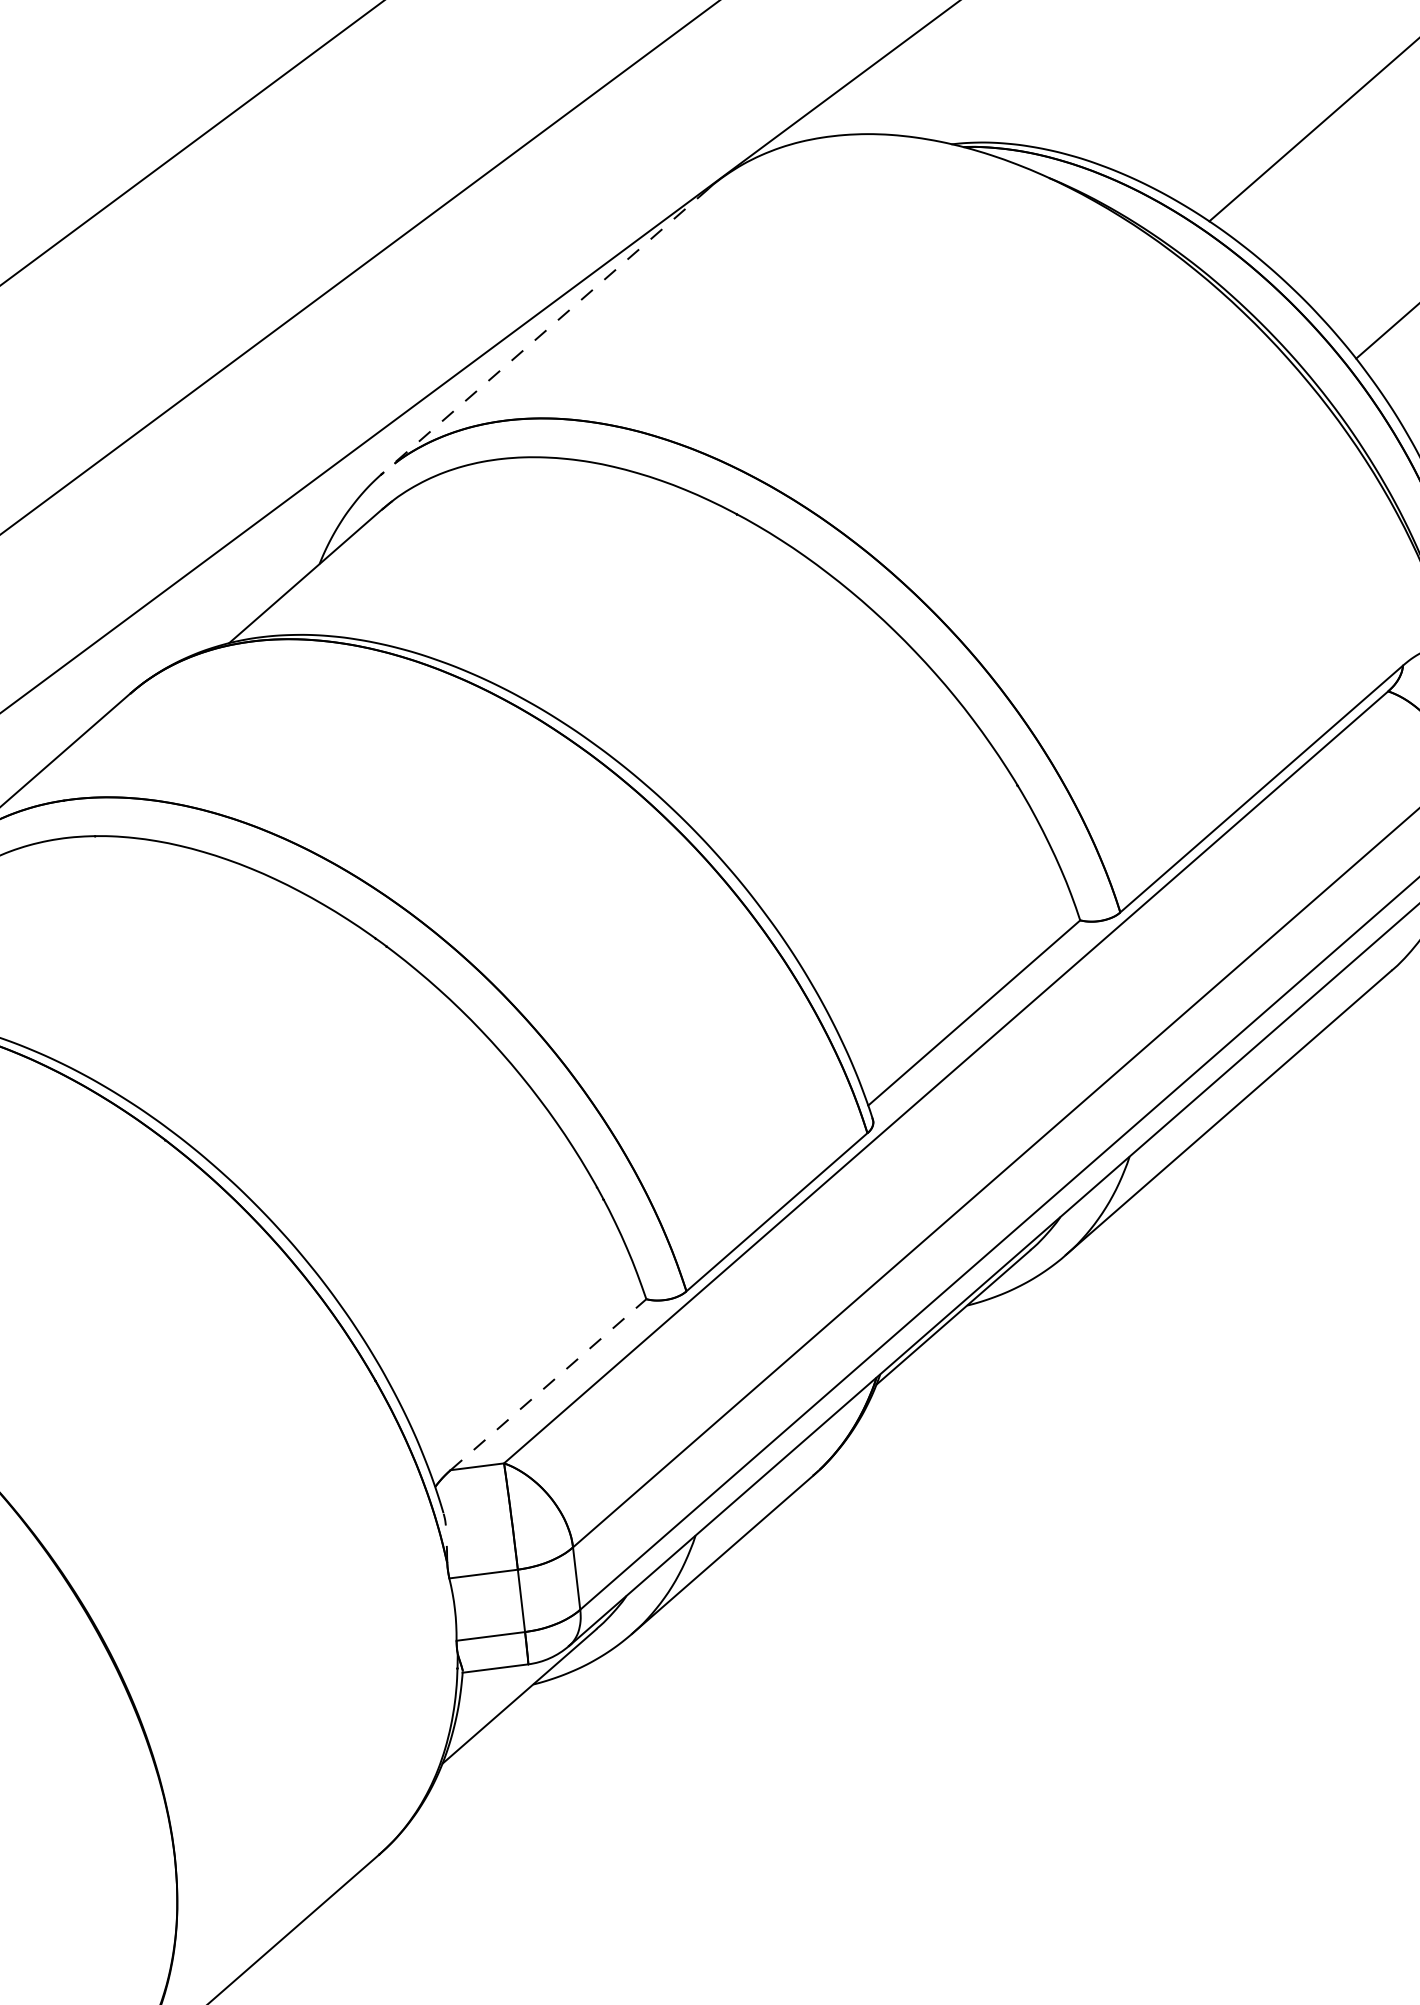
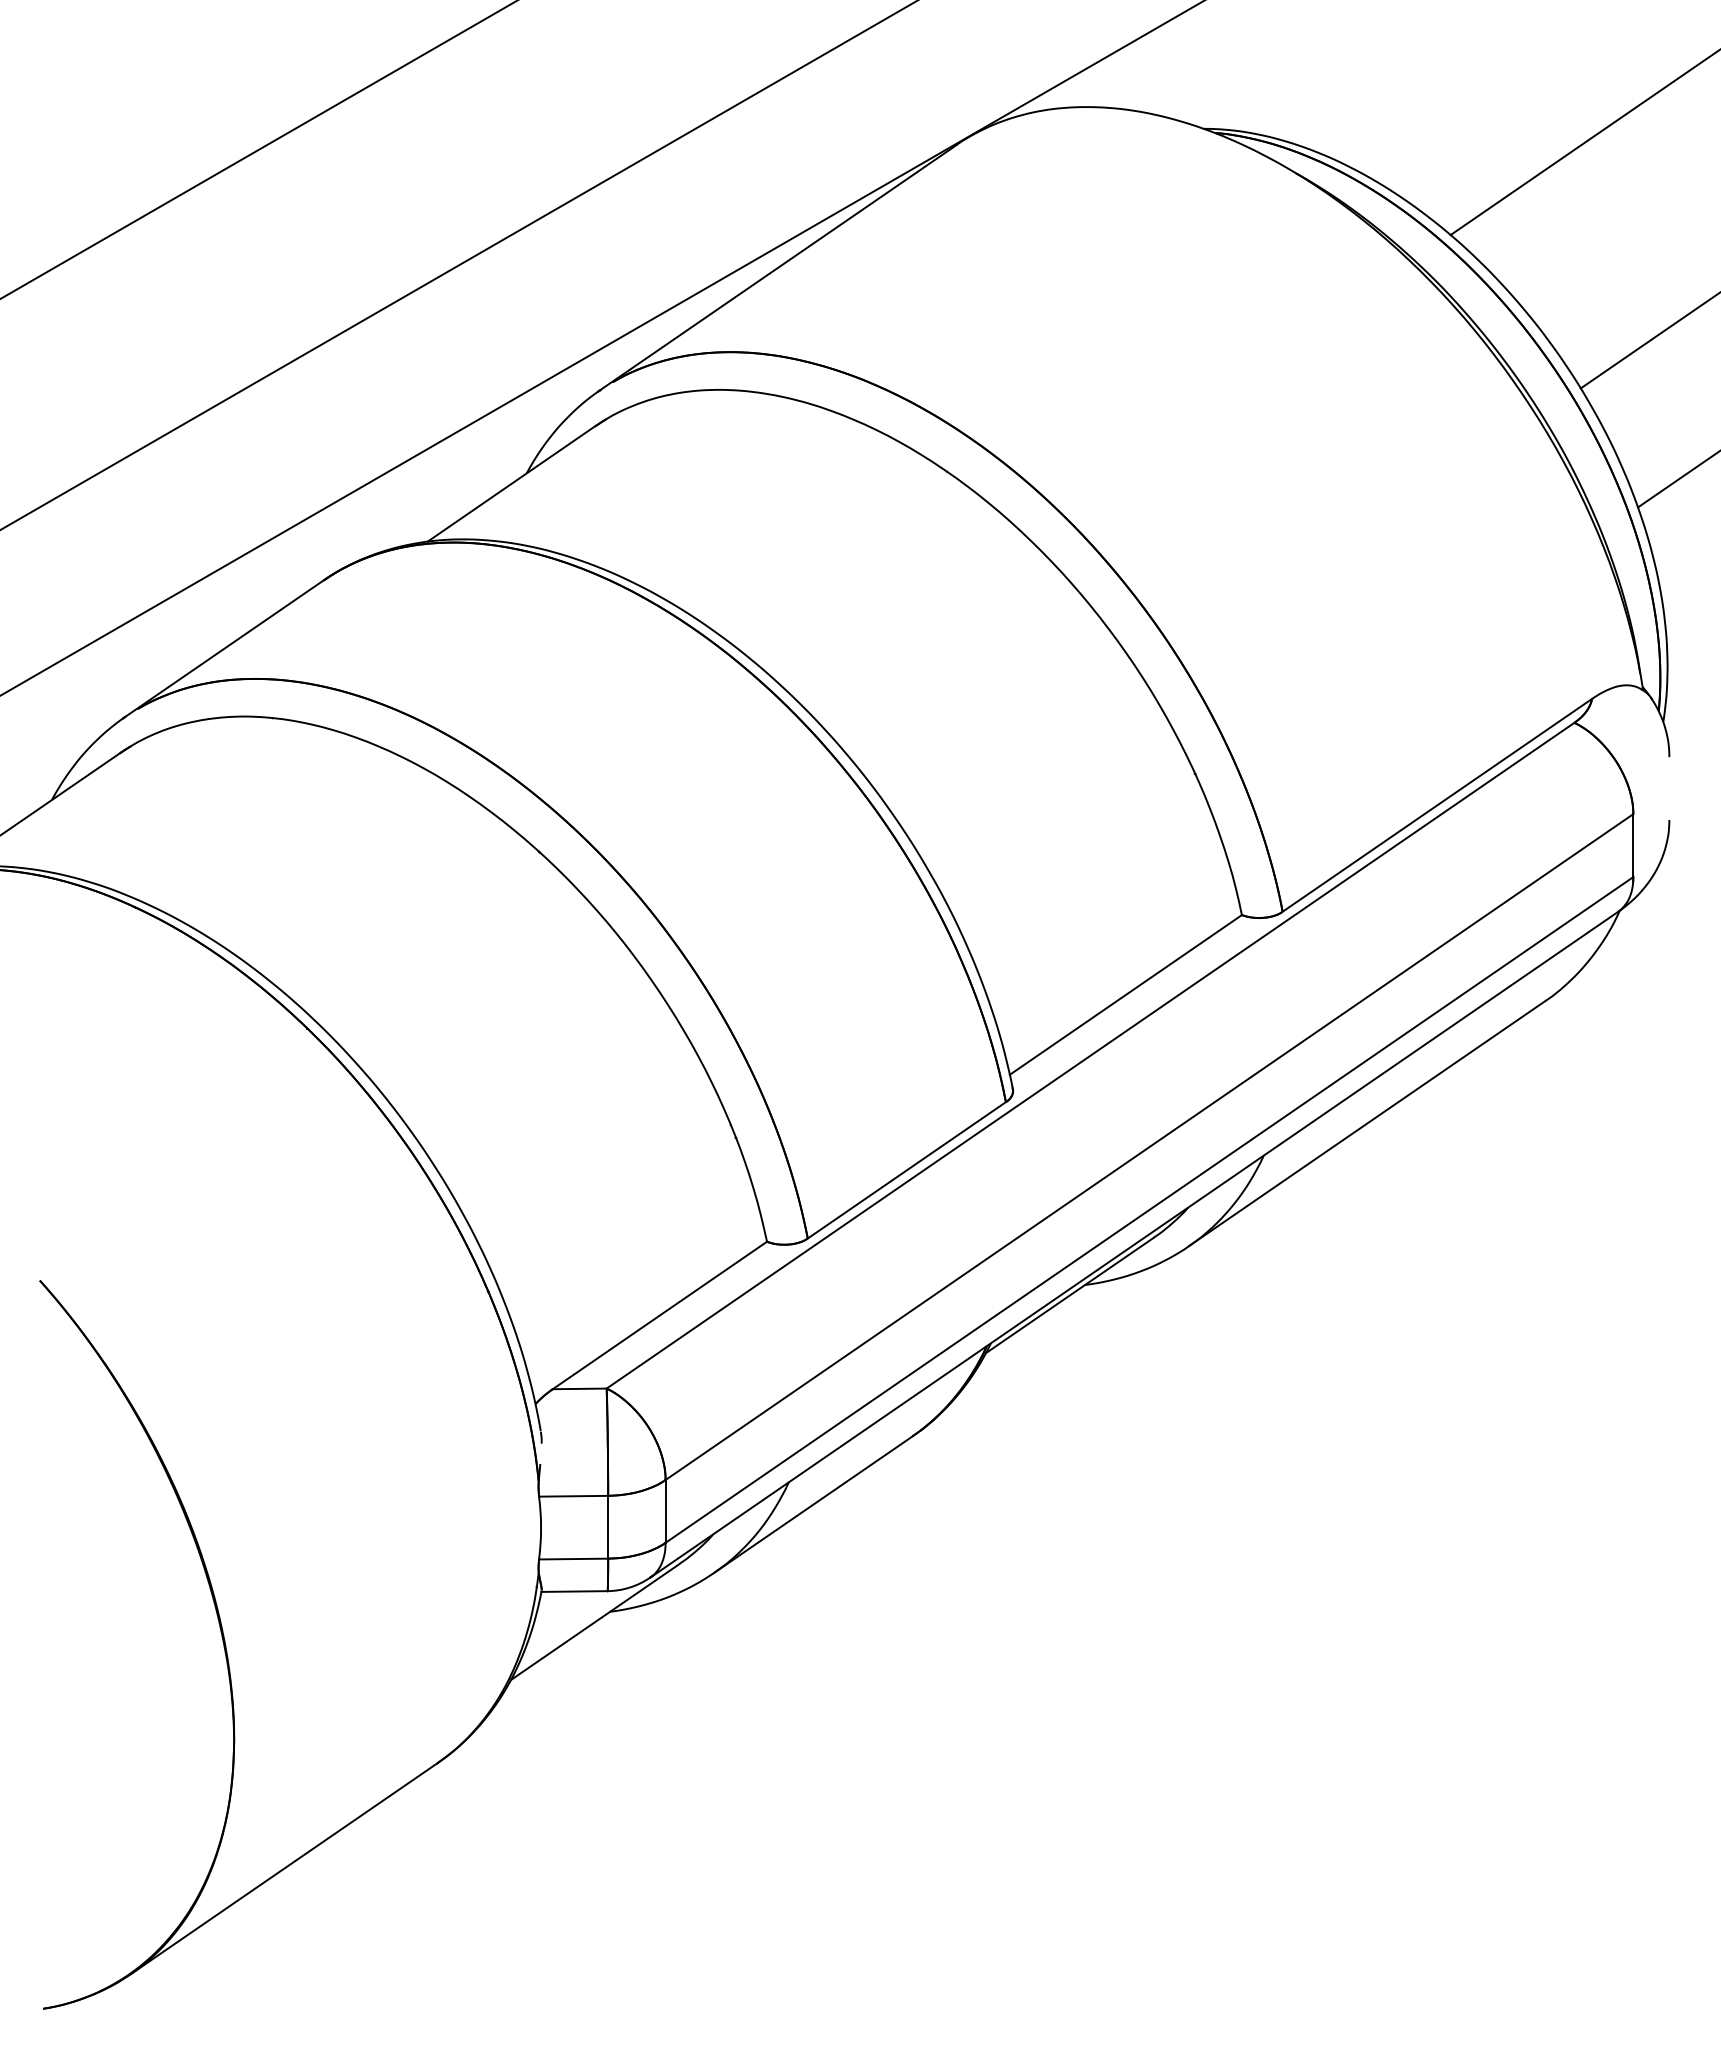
line: (545, 330) -> (778, 267), dashed -> solid
line: (549, 1384) -> (660, 1315), dashed -> solid

